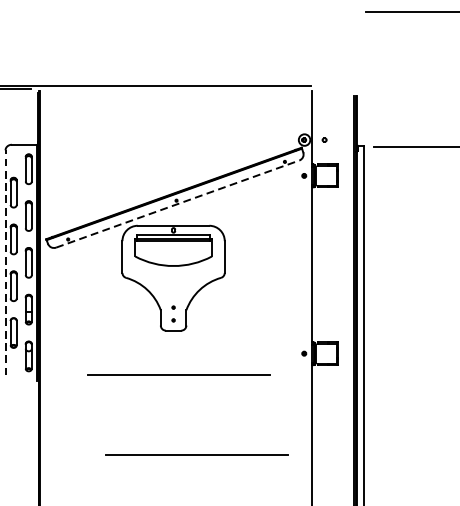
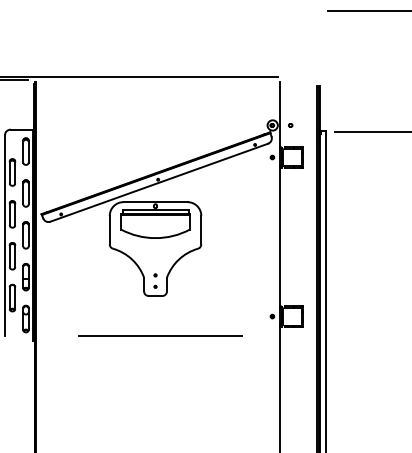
line: (178, 203) -> (159, 182), dashed -> solid
line: (5, 263) -> (5, 235), dashed -> solid
line: (197, 455) -> (176, 407), removed

